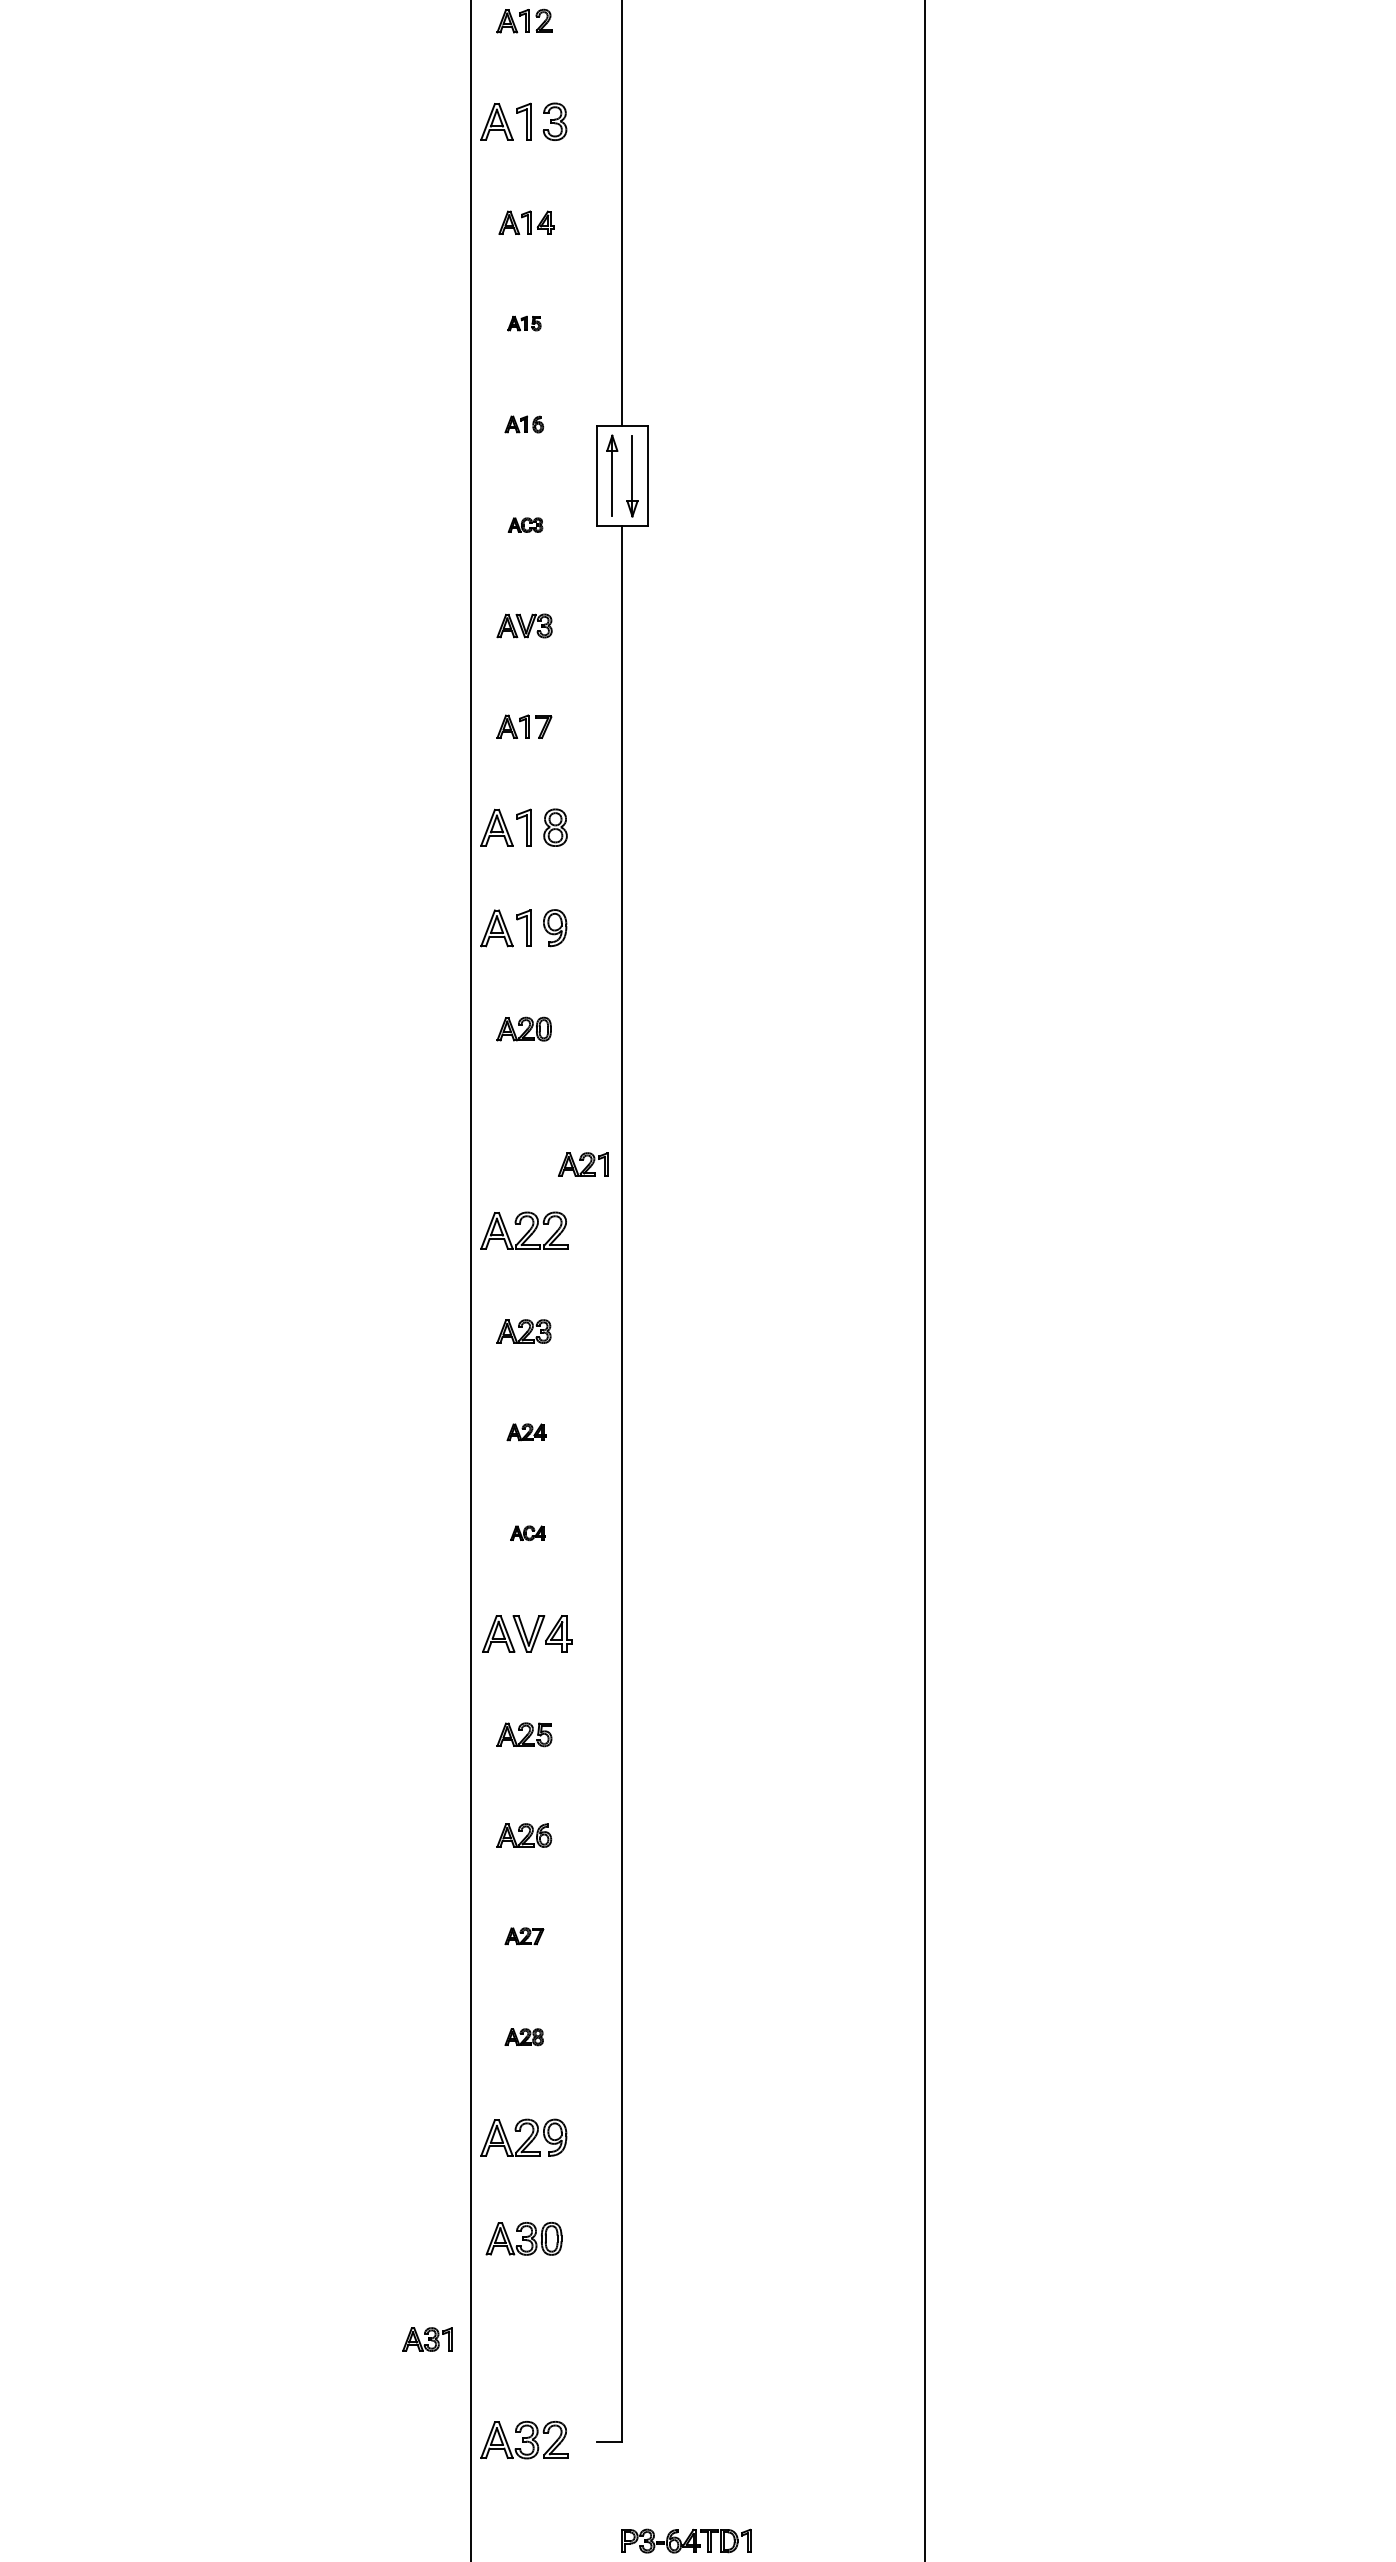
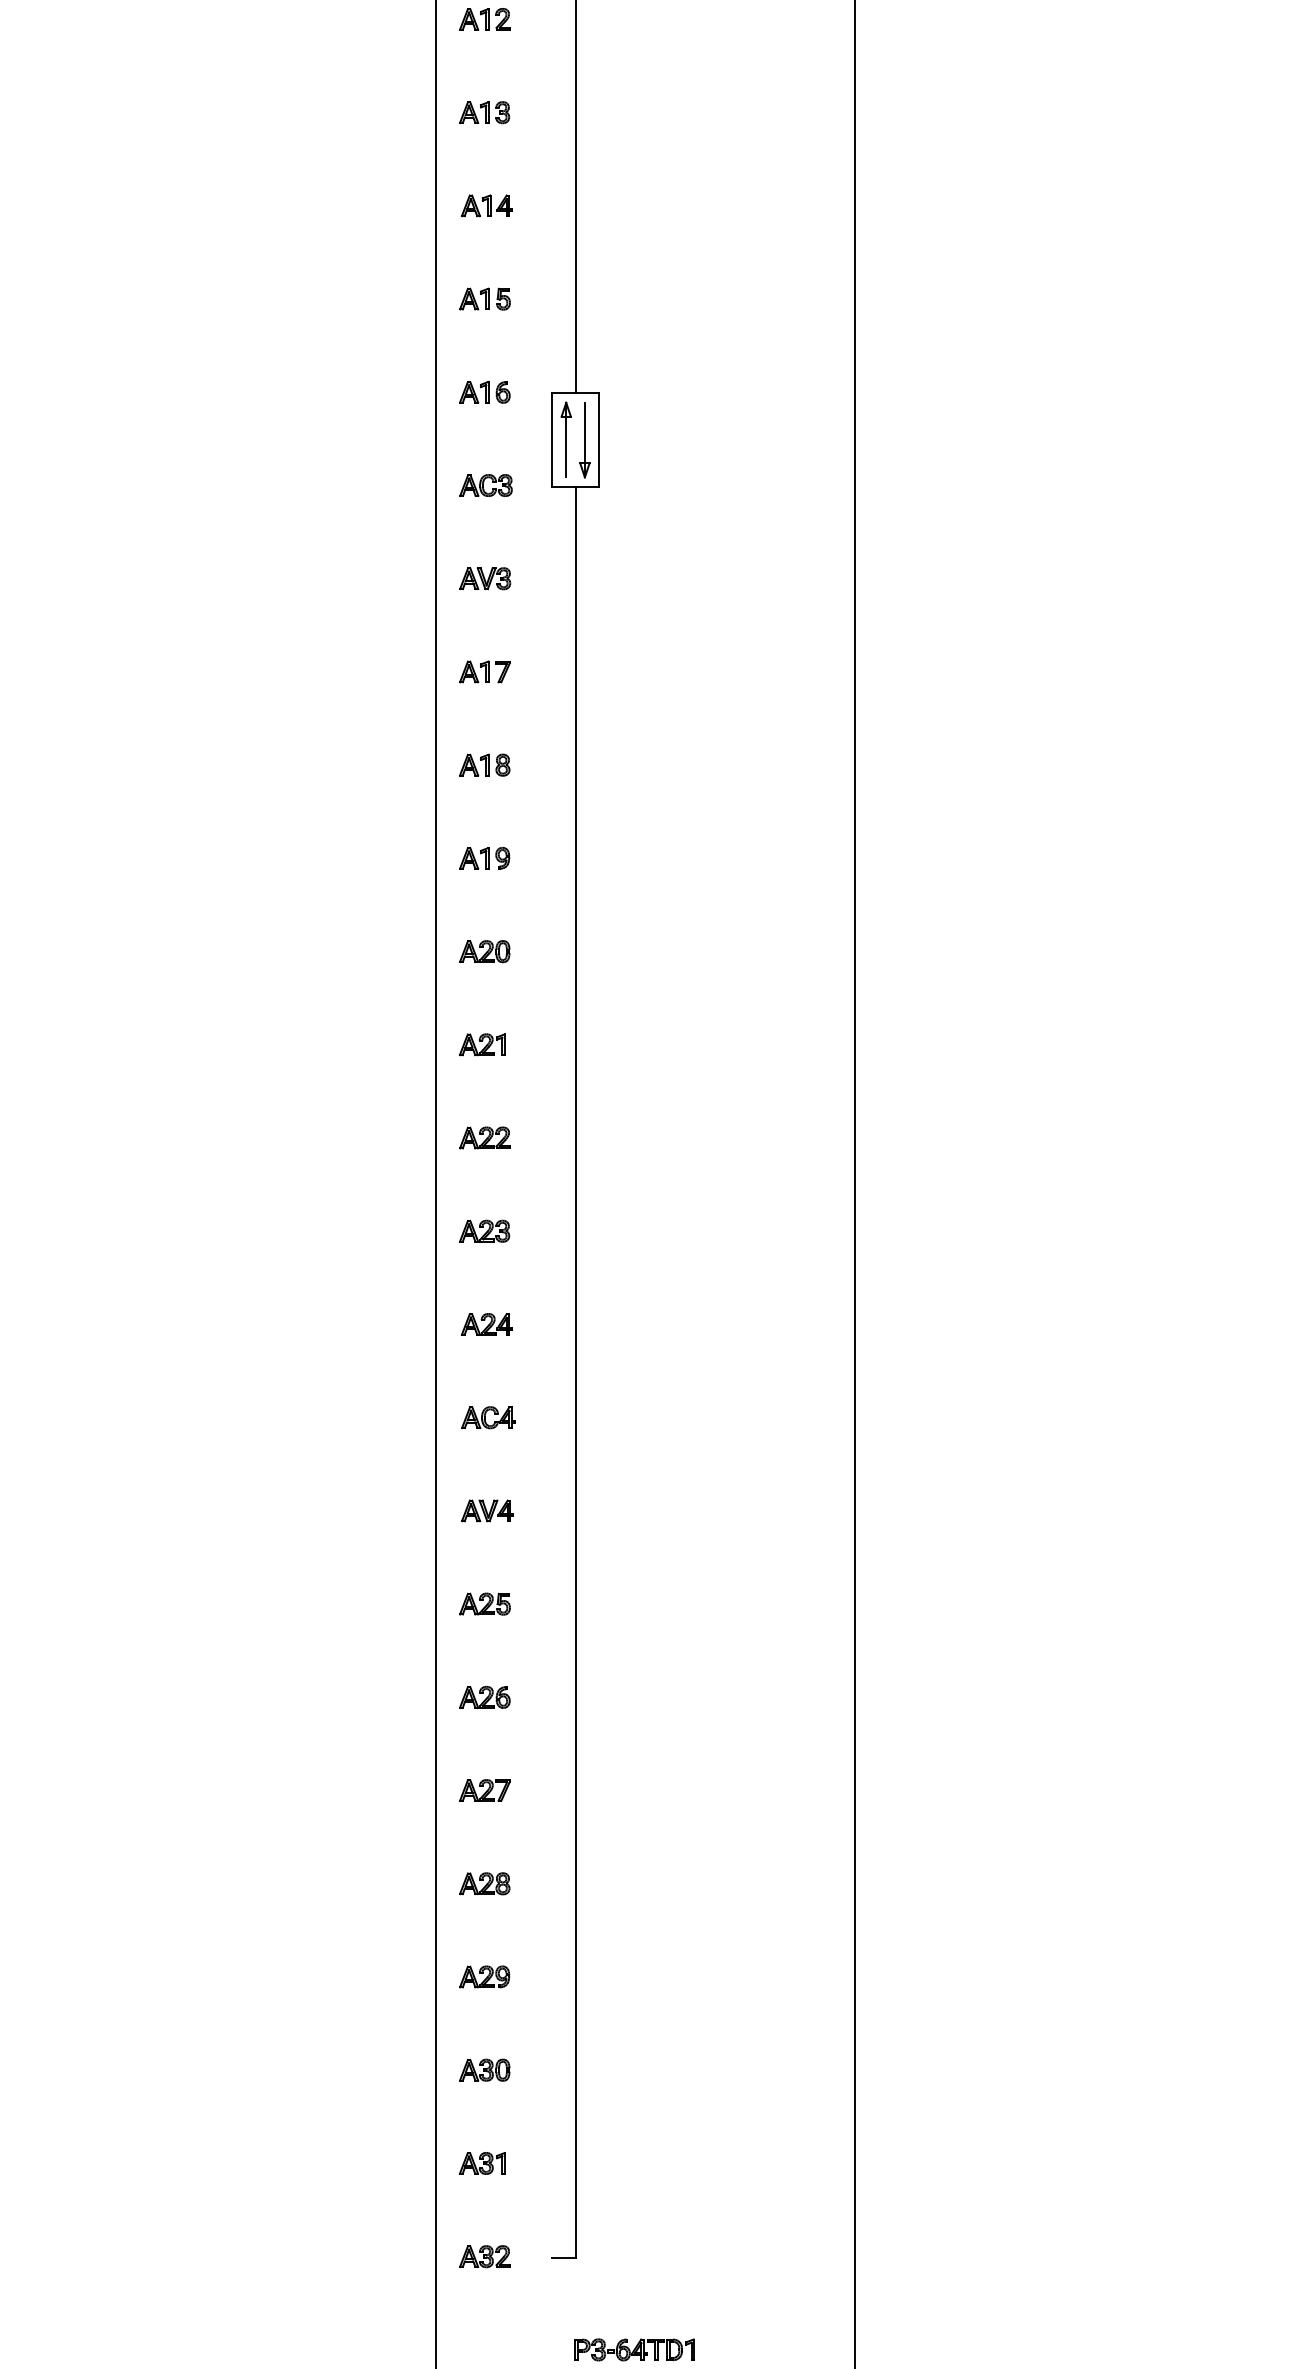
part: (523, 121) -> (484, 112), size x0.62
part: (523, 322) -> (484, 298), size x1.67
part: (523, 424) -> (484, 392), size x1.43
part: (524, 525) -> (485, 485), size x1.67
part: (523, 826) -> (484, 764), size x0.62
part: (523, 928) -> (484, 858), size x0.62
part: (582, 1164) -> (481, 1044), moved
part: (523, 1230) -> (484, 1137), size x0.62
part: (526, 1432) -> (486, 1324), size x1.43
part: (528, 1532) -> (488, 1417), size x1.67
part: (527, 1633) -> (487, 1510), size x0.62
part: (523, 1936) -> (484, 1790), size x1.43
part: (523, 2036) -> (484, 1883), size x1.43
part: (523, 2137) -> (484, 1976), size x0.62
part: (523, 2237) -> (484, 2069), size x0.71
part: (427, 2339) -> (482, 2163), moved
part: (523, 2440) -> (484, 2256), size x0.62

